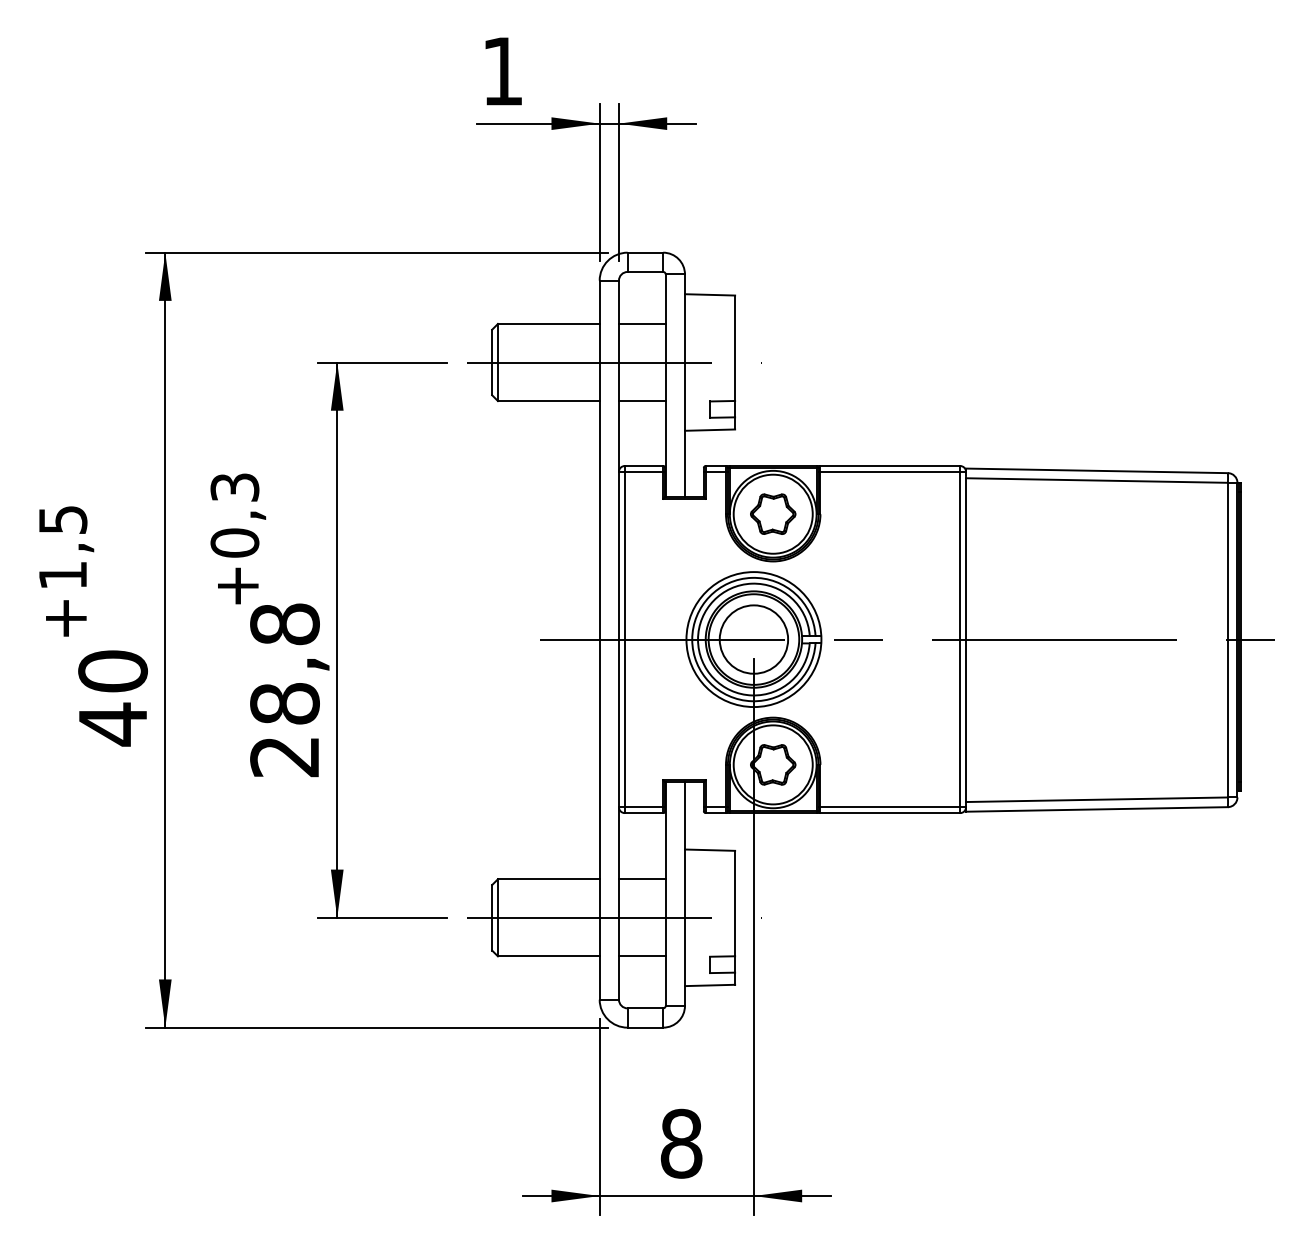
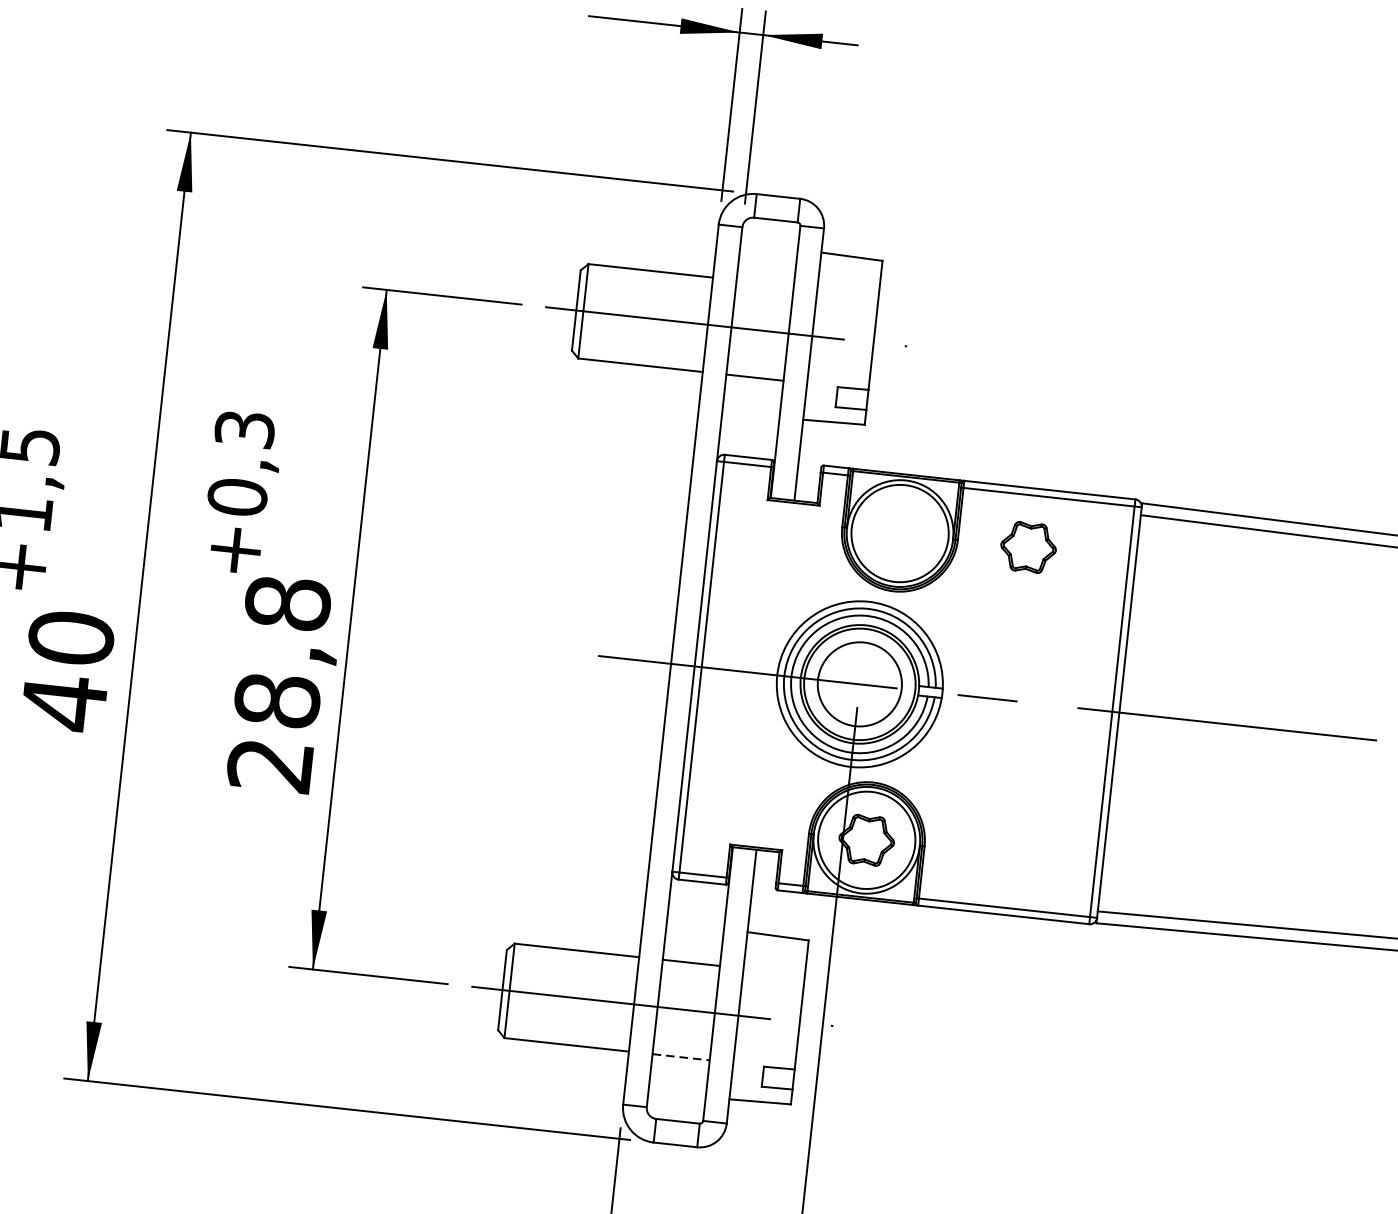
line: (641, 323) -> (764, 282), removed
part: (773, 513) -> (1029, 546), moved
line: (642, 956) -> (681, 1057), solid -> dashed

